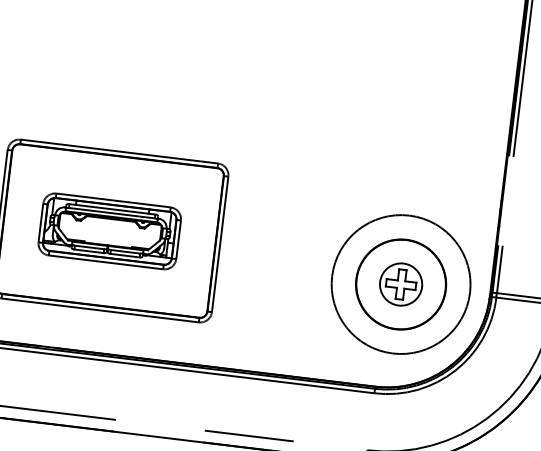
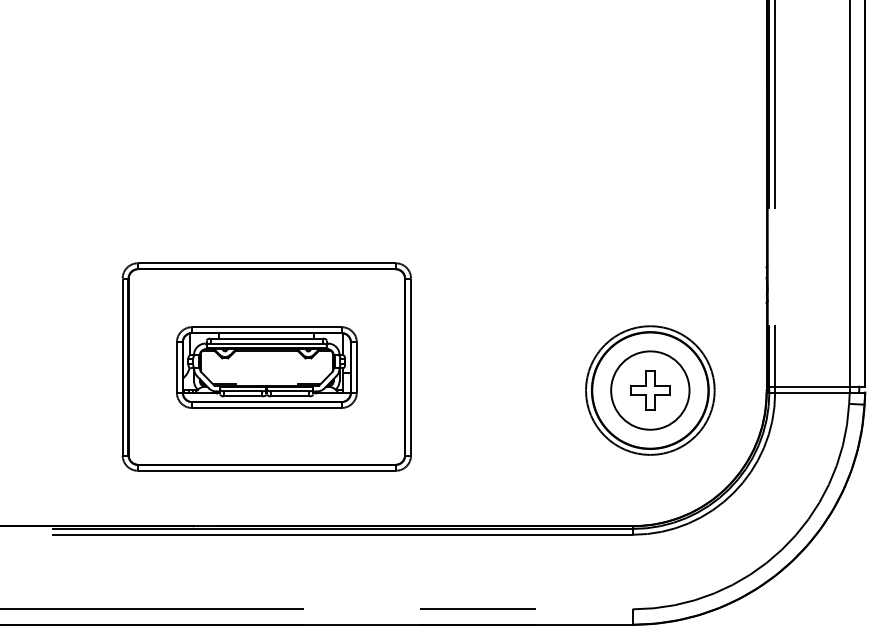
circle: (400, 284) -> (649, 390), size x0.71
circle: (401, 284) -> (650, 390), size x1.43

